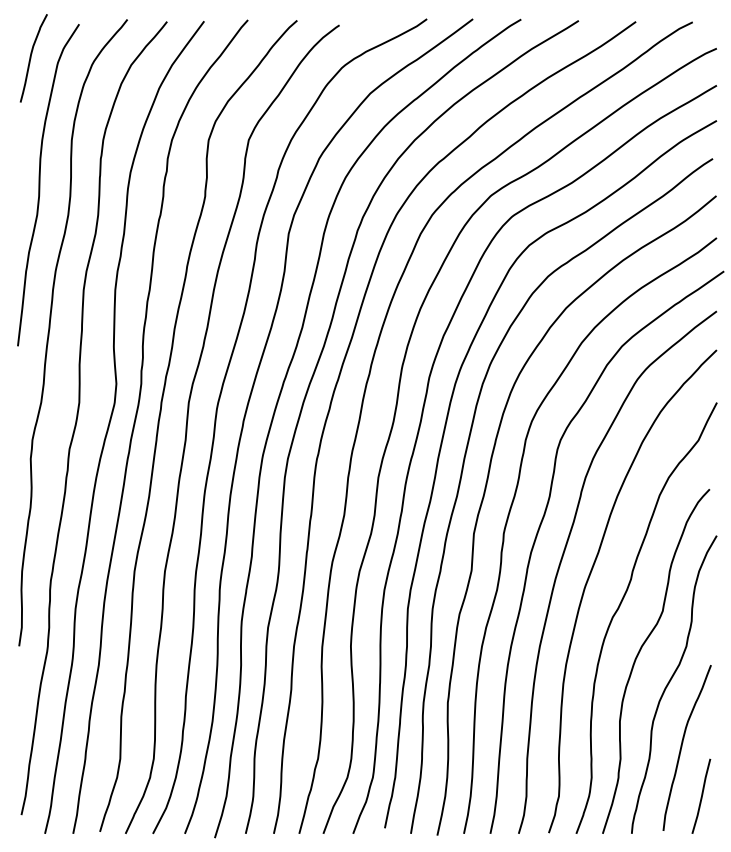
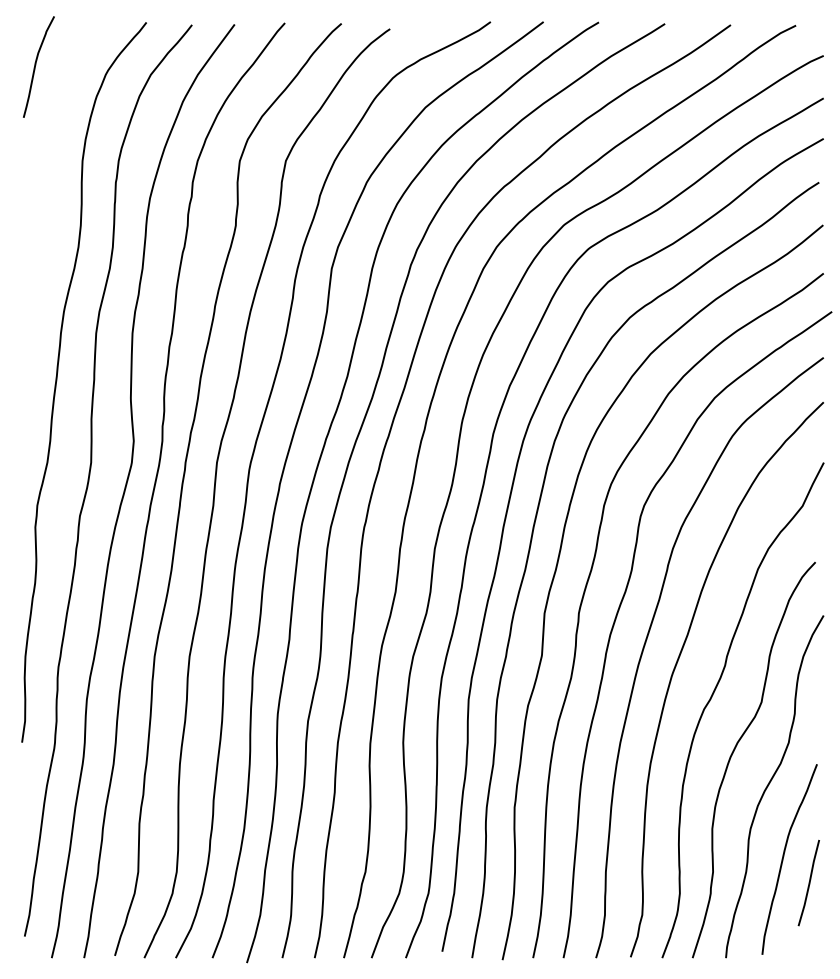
curve: (40, 184) -> (46, 212), removed
line: (701, 795) -> (808, 882), moved

